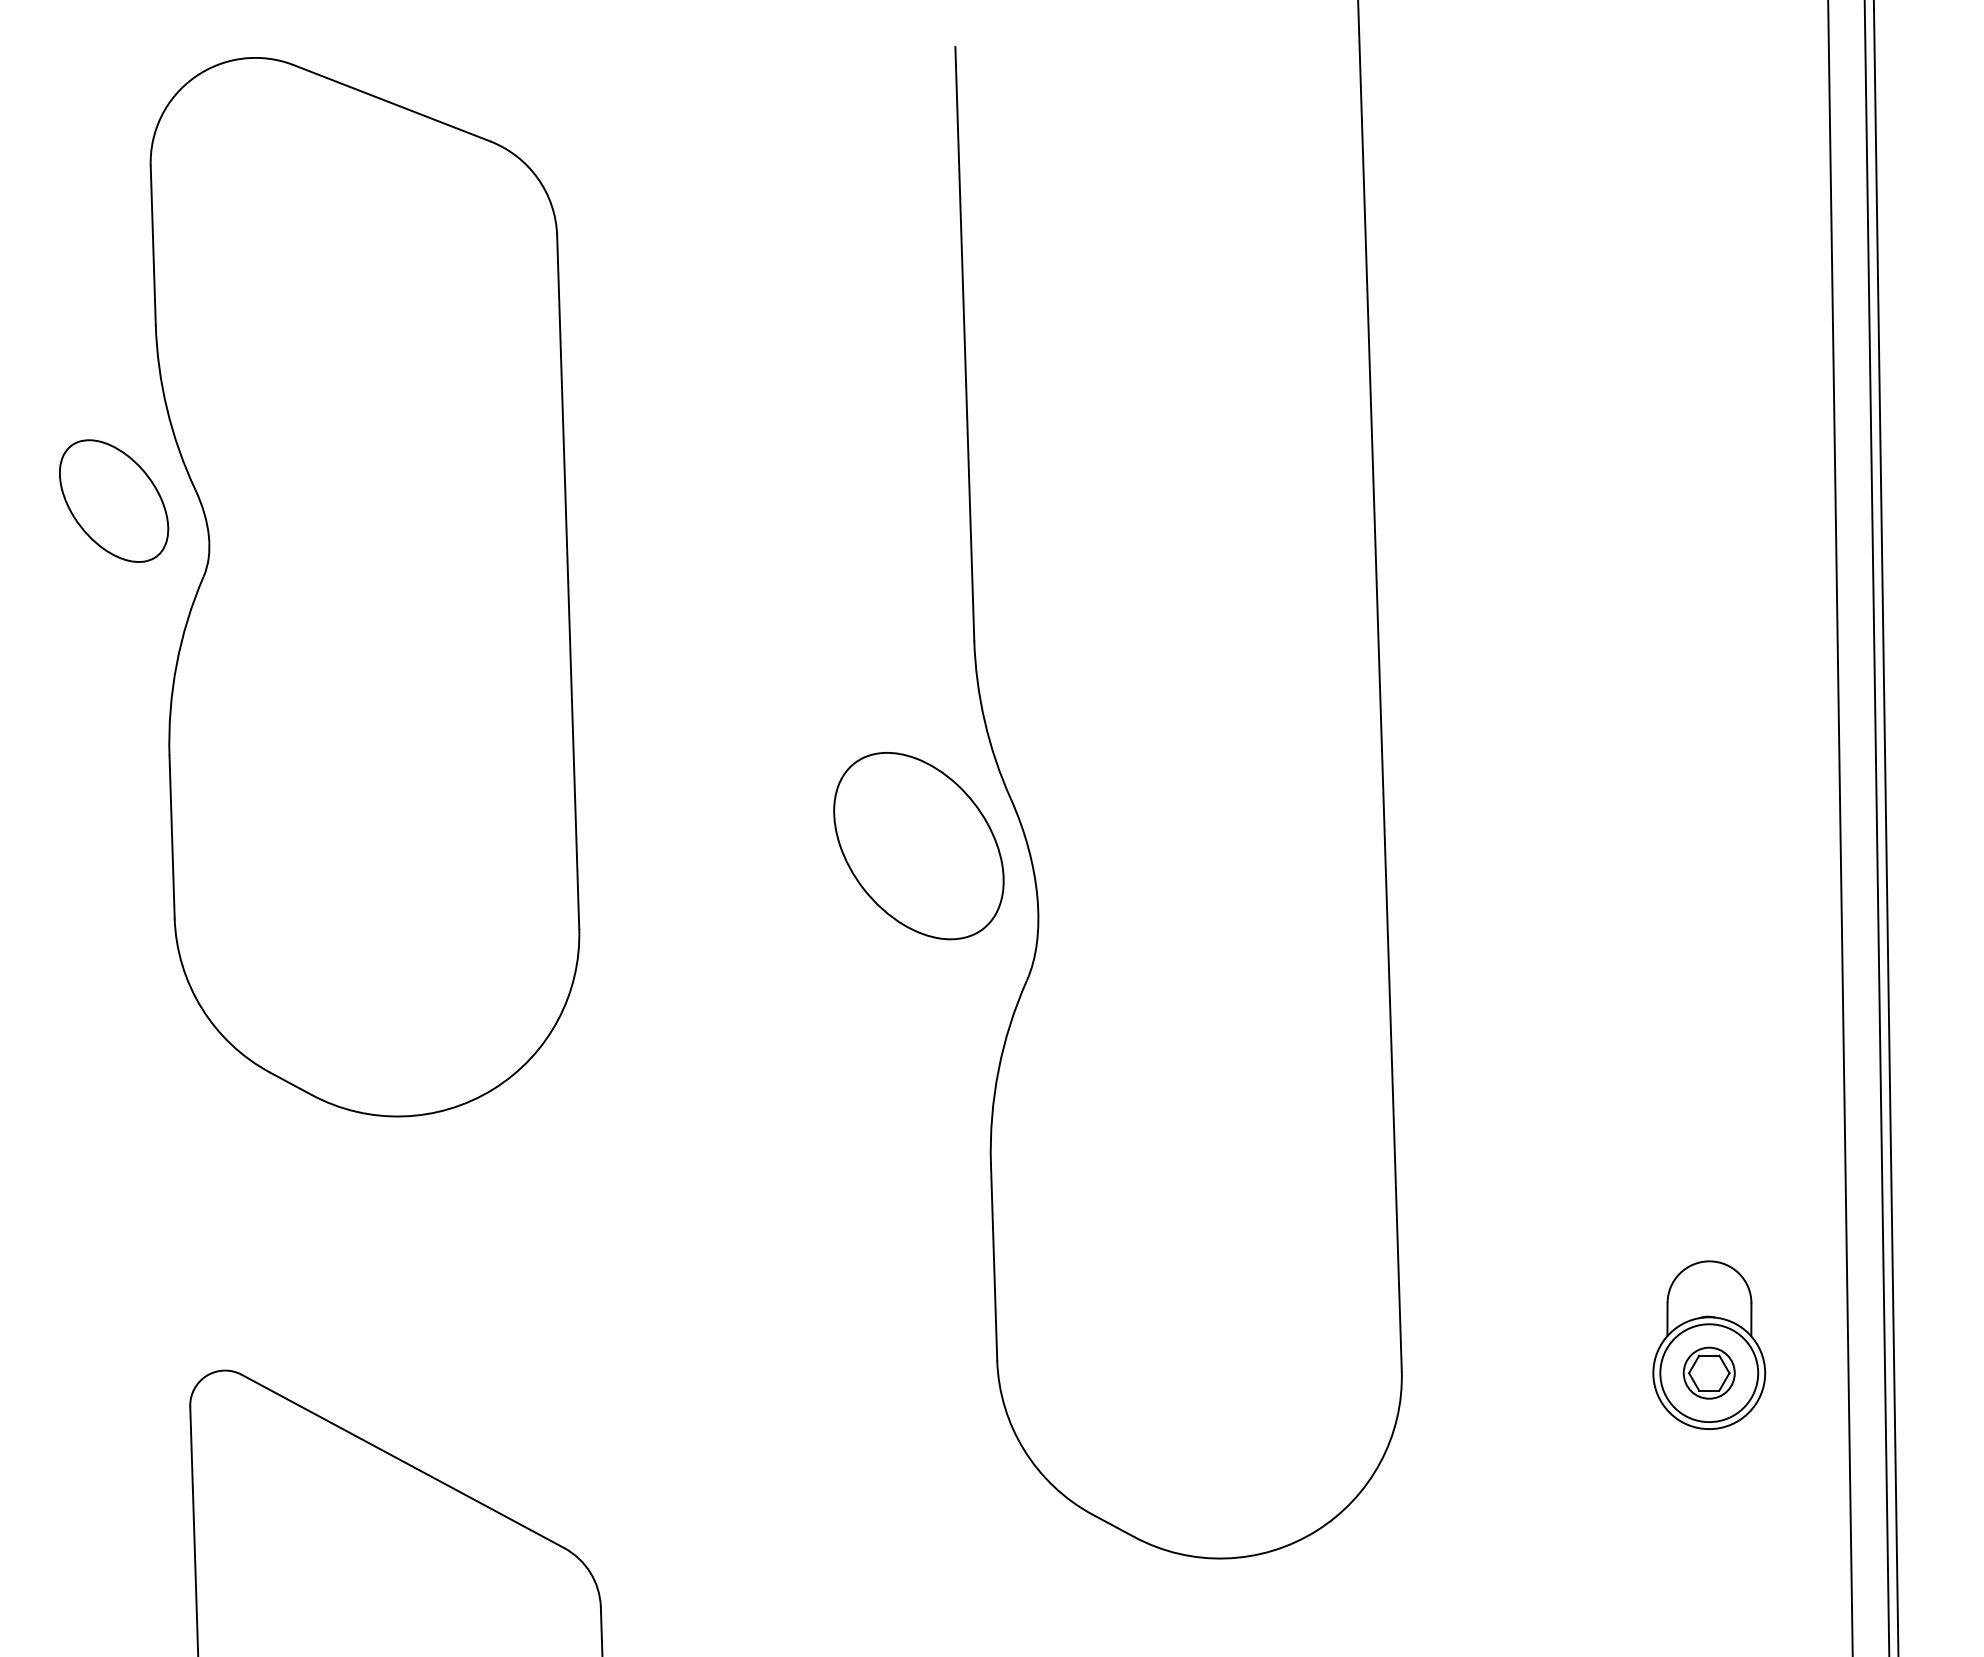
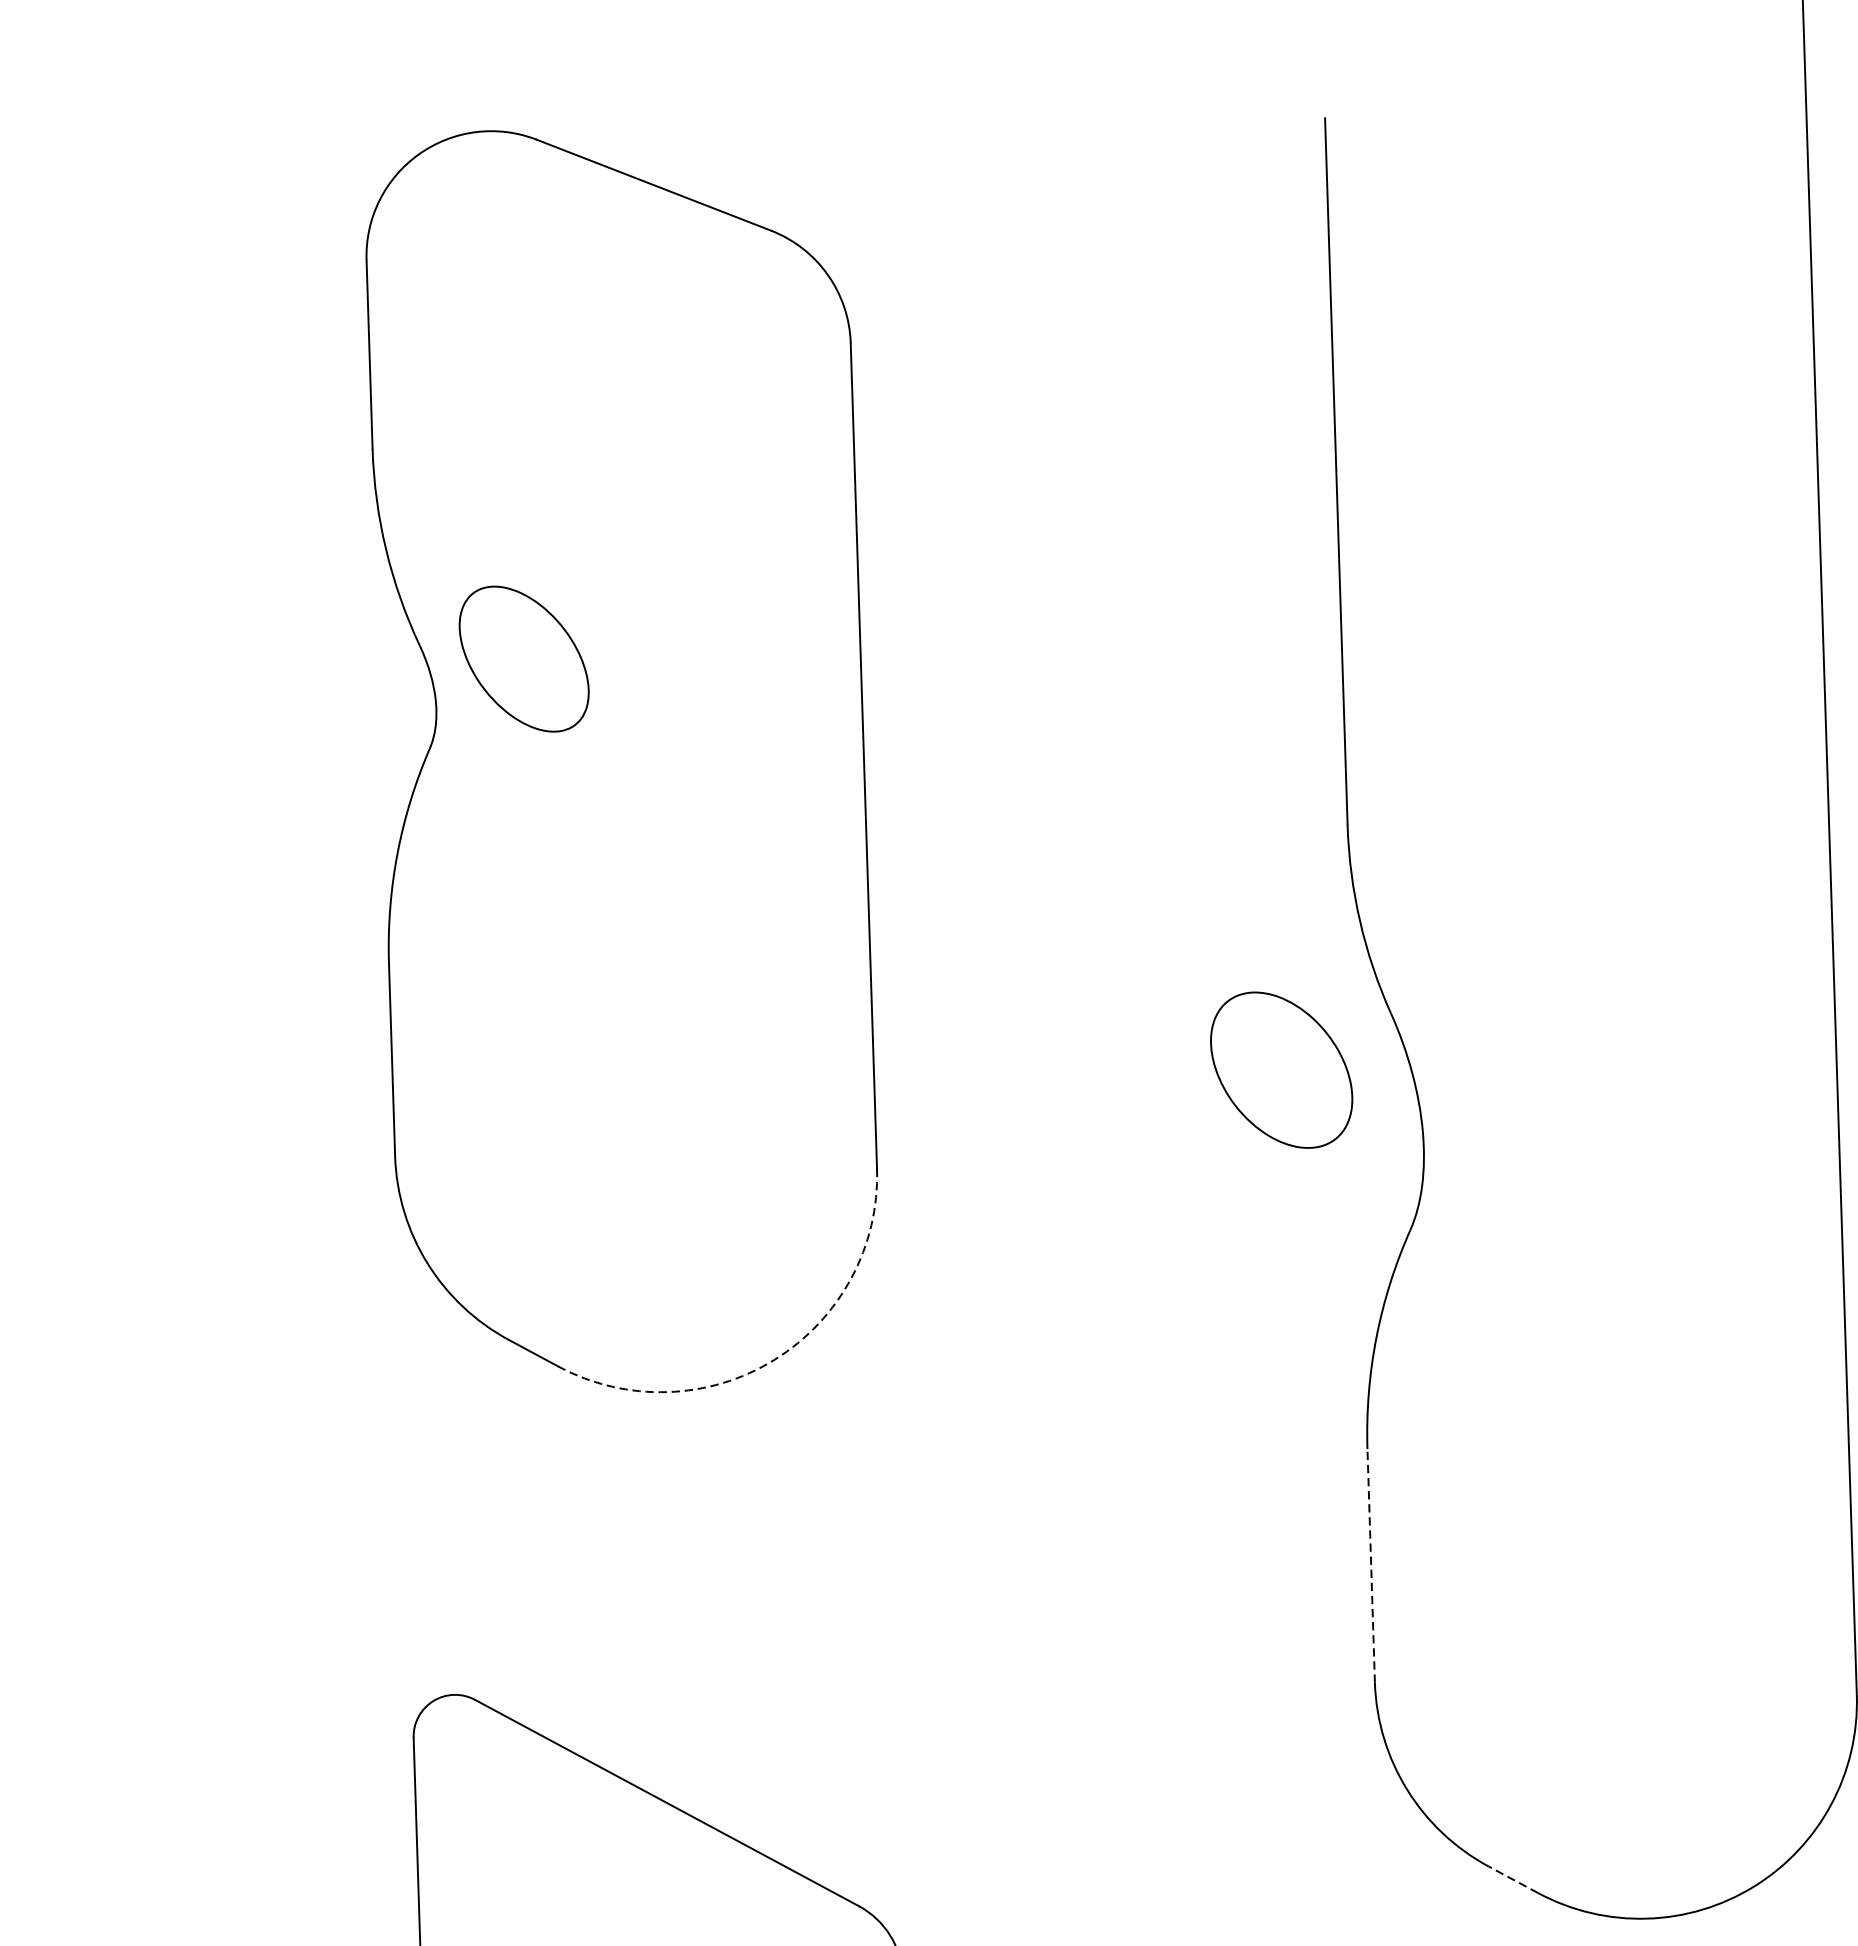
part: (114, 500) -> (524, 658), moved
part: (918, 846) -> (1281, 1070), size x0.7
arc: (493, 1089) -> (774, 1360), solid -> dashed
line: (994, 1261) -> (1371, 1564), solid -> dashed
line: (1113, 1525) -> (1513, 1879), solid -> dashed

